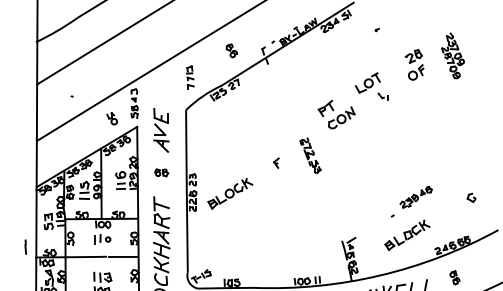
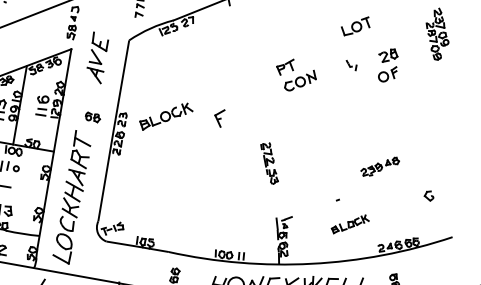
part: (414, 64) -> (387, 64), moved
part: (367, 82) -> (355, 25), moved
part: (111, 118) -> (44, 34), removed
part: (310, 155) -> (269, 162), moved
part: (276, 162) -> (219, 117), size x1.6
part: (161, 172) -> (92, 117), moved
part: (230, 193) -> (166, 116), moved
part: (415, 196) -> (379, 165), moved
part: (407, 234) -> (350, 223), size x0.7
line: (123, 256) -> (29, 190), removed

